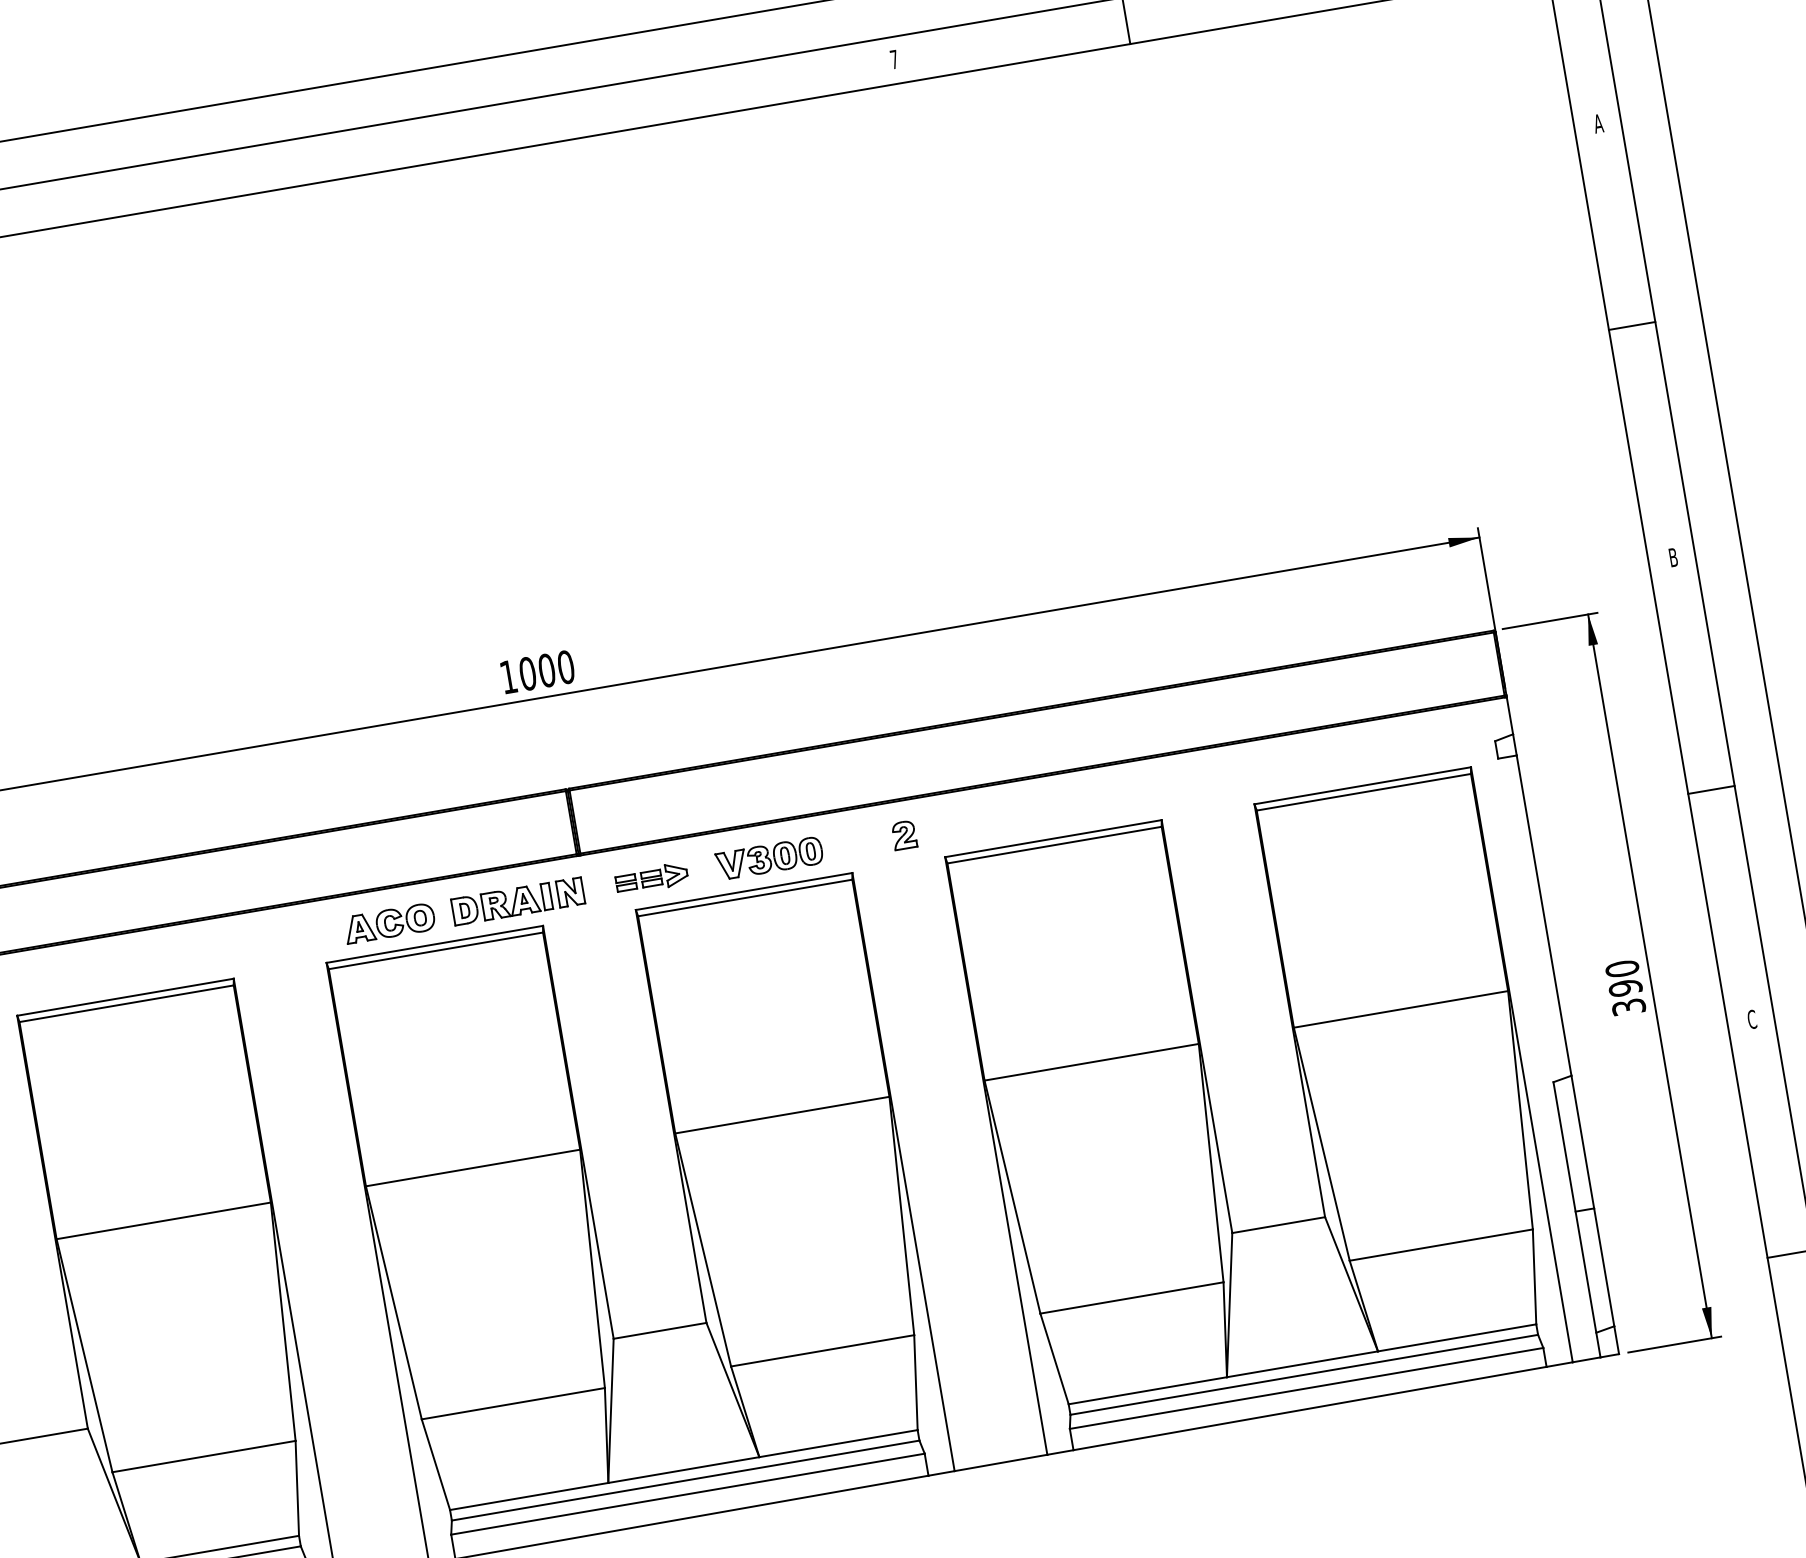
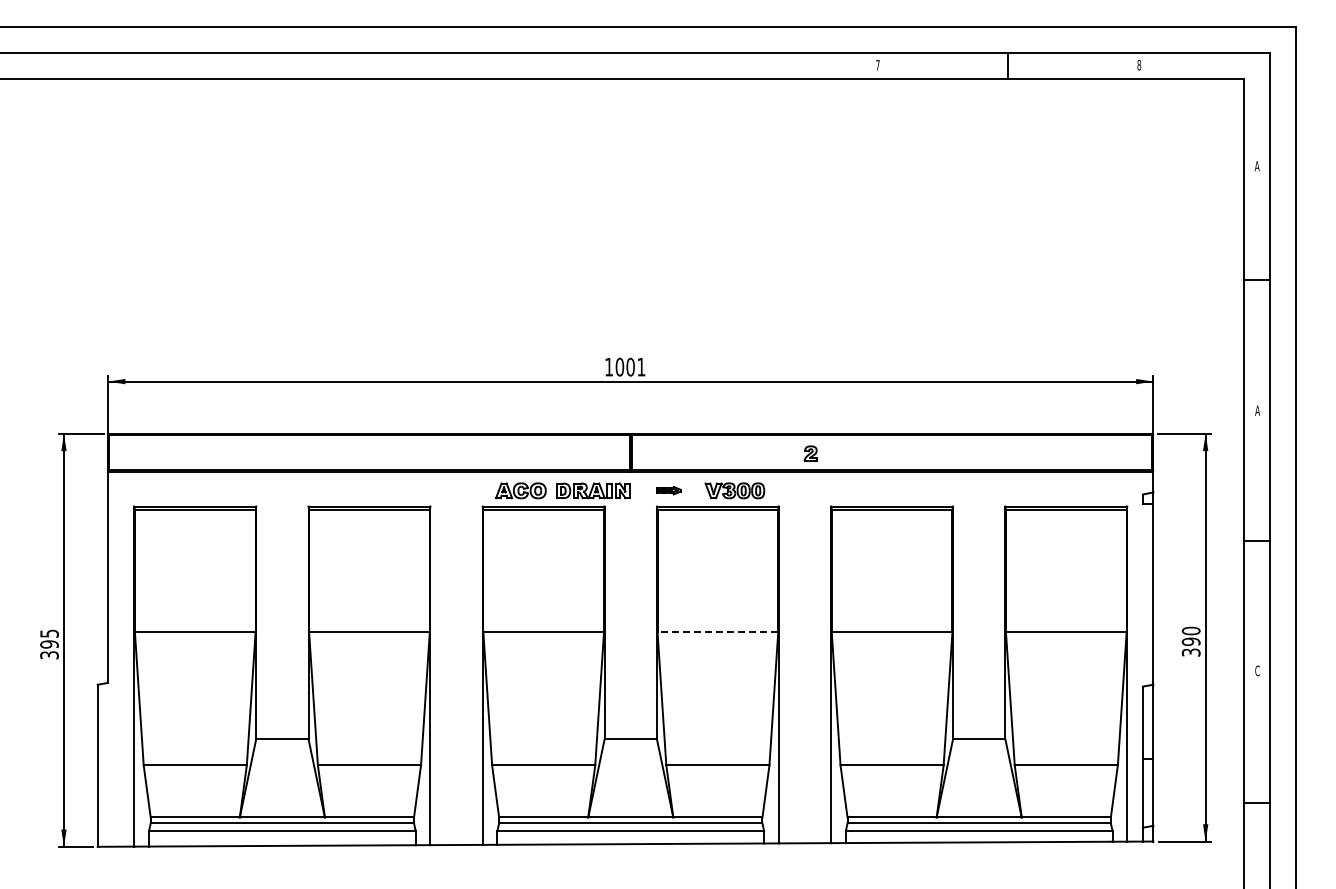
text: (1673, 557) -> (1257, 410), B -> A
text: (565, 666) -> (641, 366), 1000 -> 1001
part: (903, 834) -> (810, 453), moved
part: (651, 878) -> (668, 490), size x0.6
line: (781, 1115) -> (717, 632), solid -> dashed

